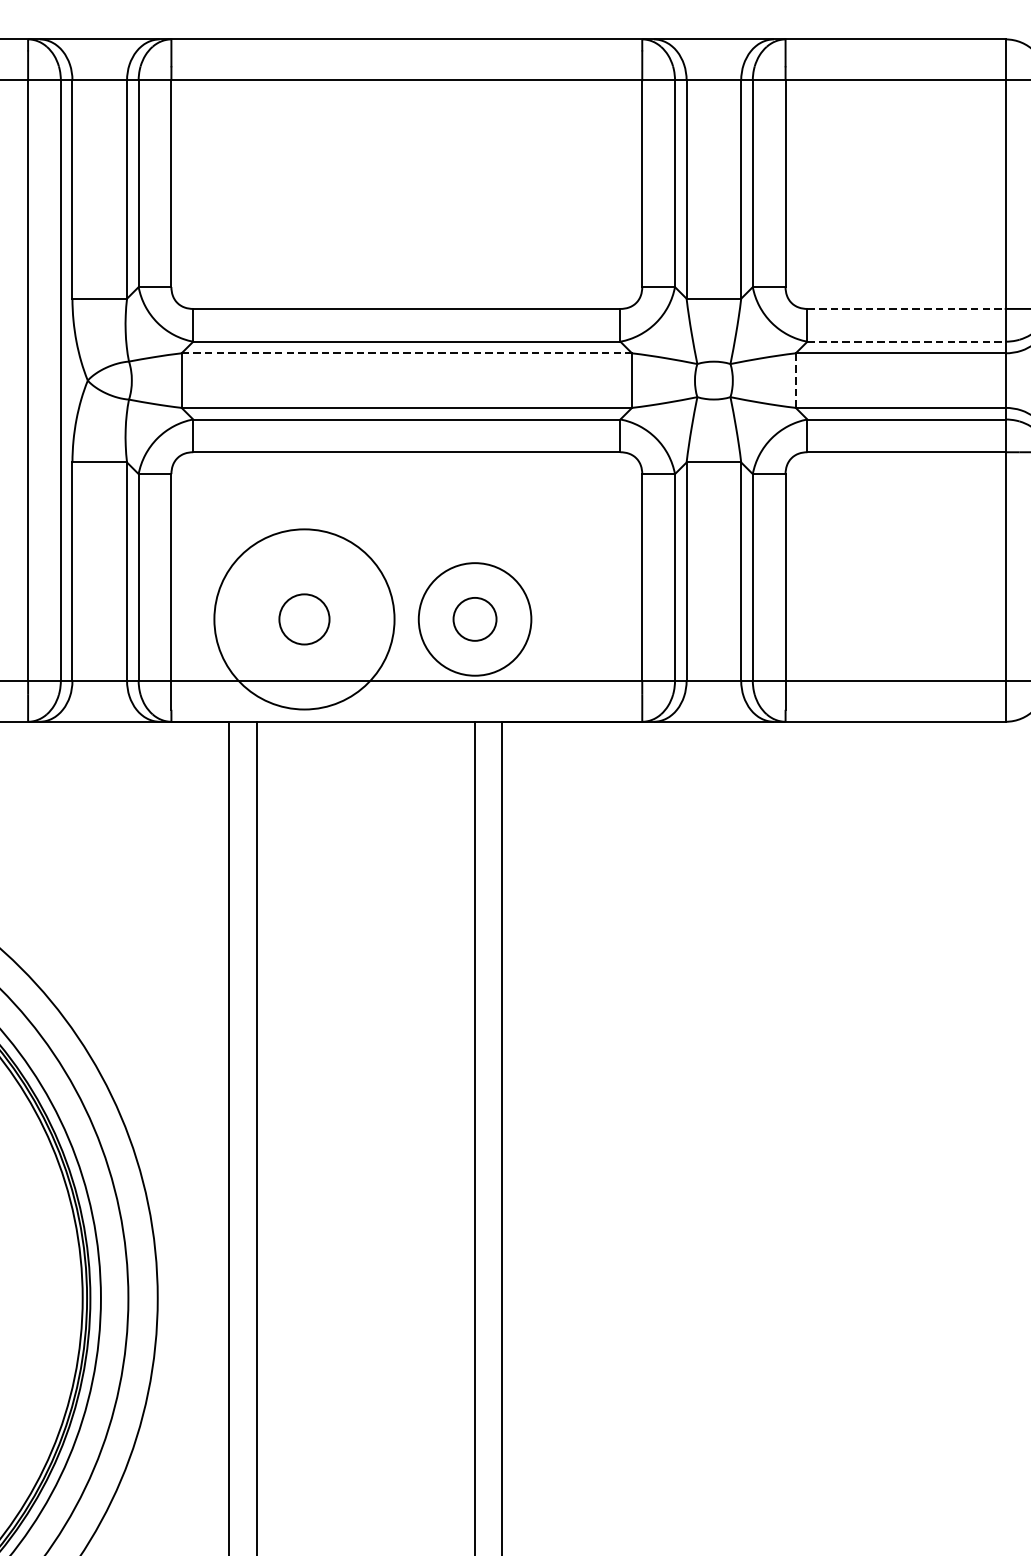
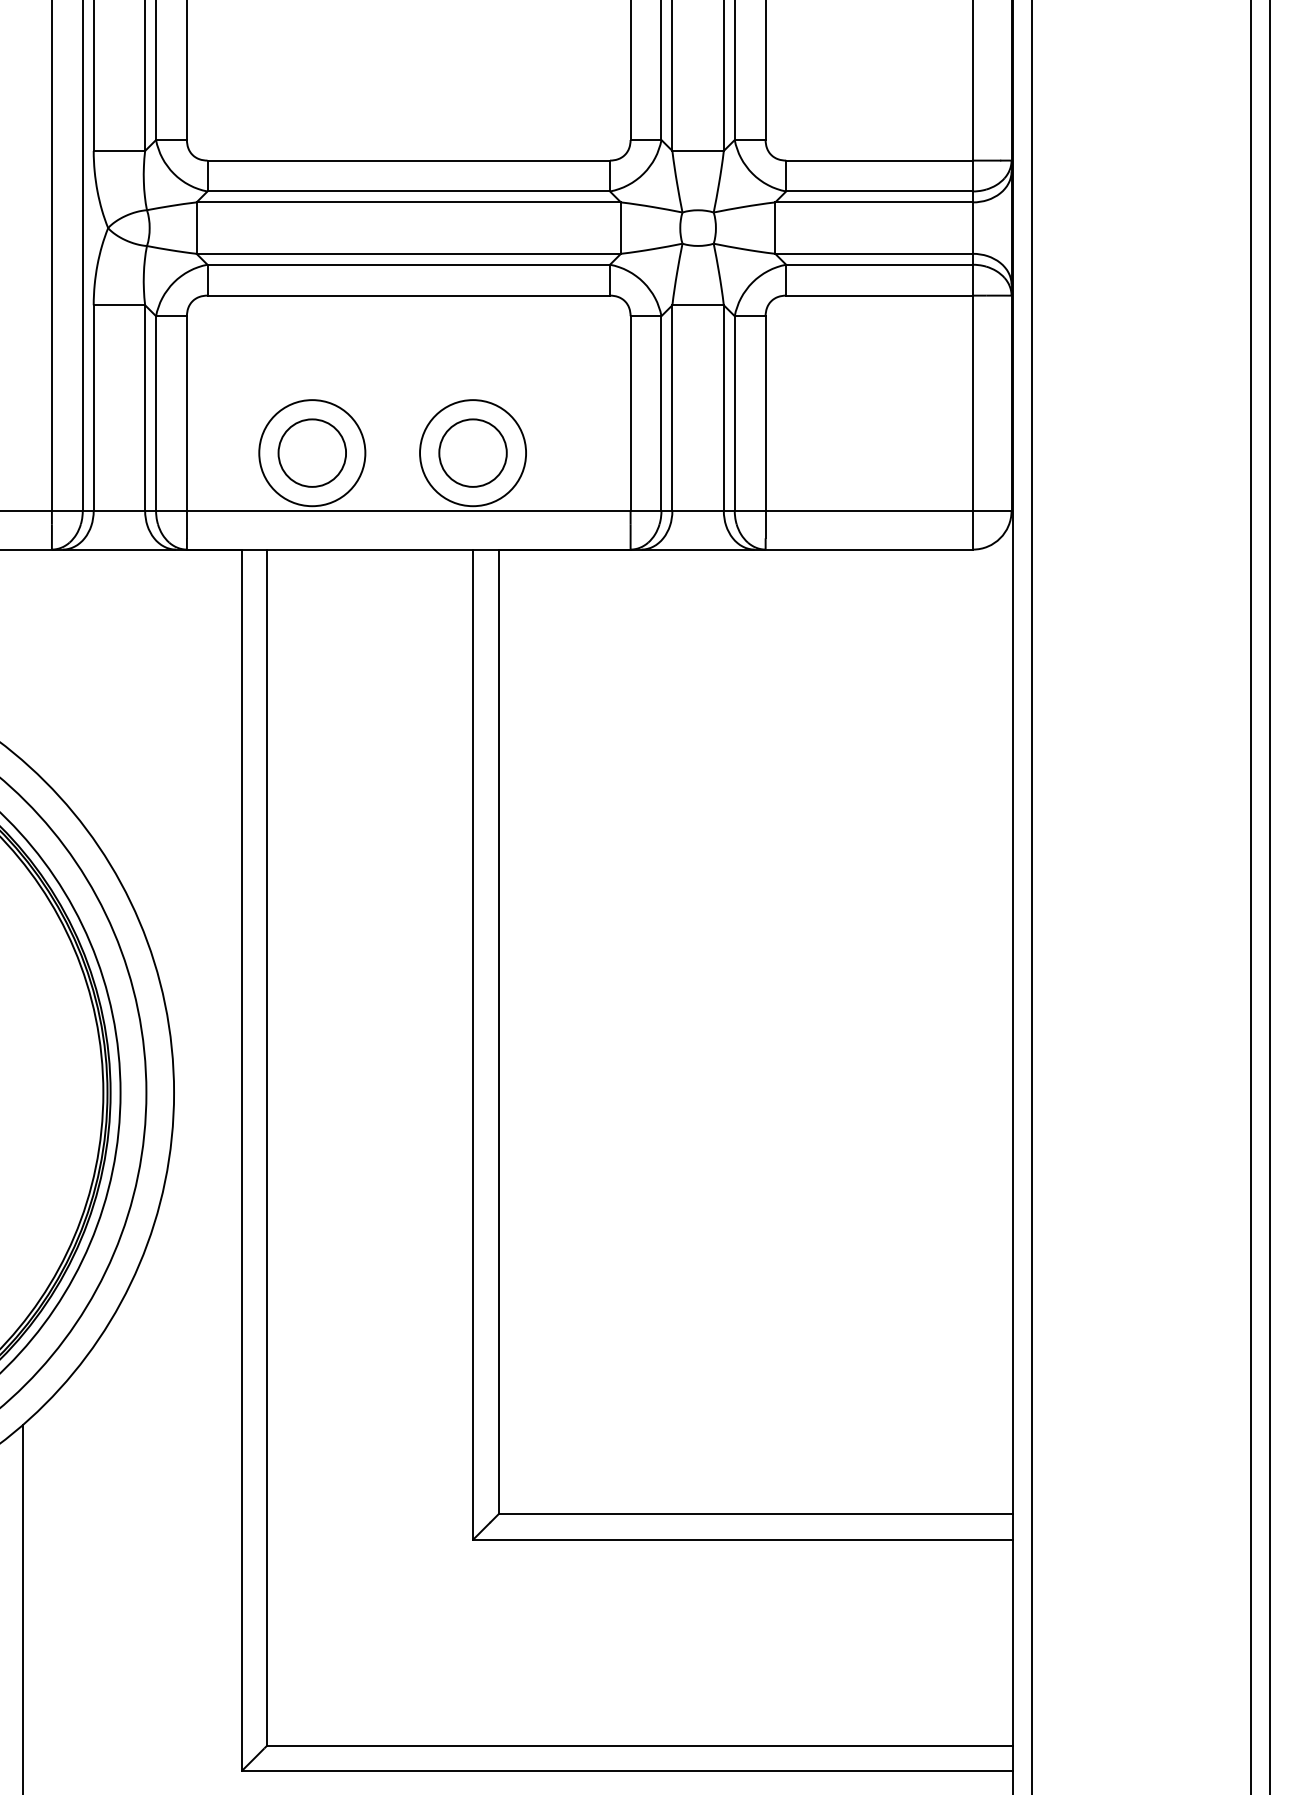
line: (907, 308) -> (880, 160), dashed -> solid
line: (907, 341) -> (880, 191), dashed -> solid
line: (407, 353) -> (409, 202), dashed -> solid
line: (796, 381) -> (775, 228), dashed -> solid
circle: (304, 618) -> (312, 452), size x1.43
circle: (474, 618) -> (472, 452), size x1.67
circle: (304, 619) -> (312, 453), size x0.62

